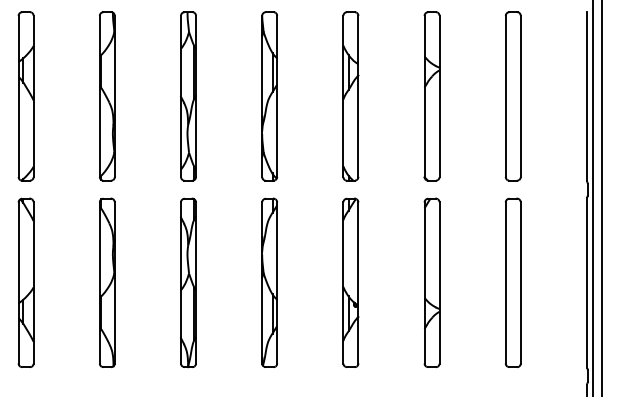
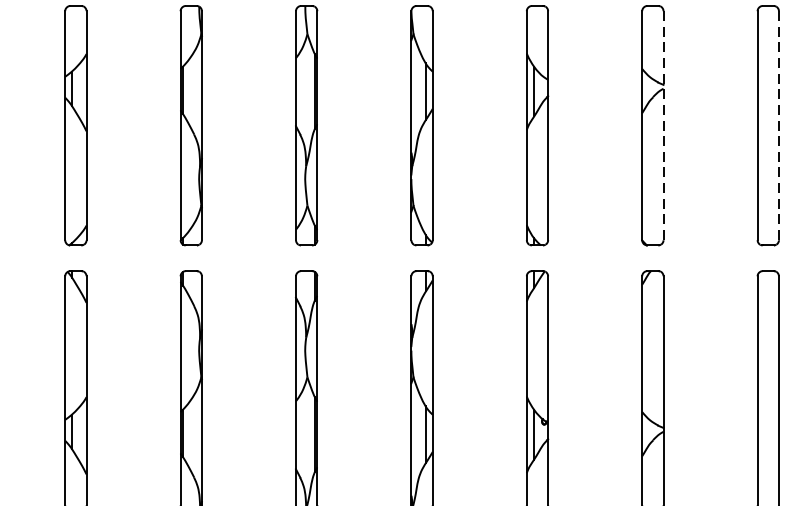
line: (439, 96) -> (663, 125), solid -> dashed
line: (520, 96) -> (778, 125), solid -> dashed

